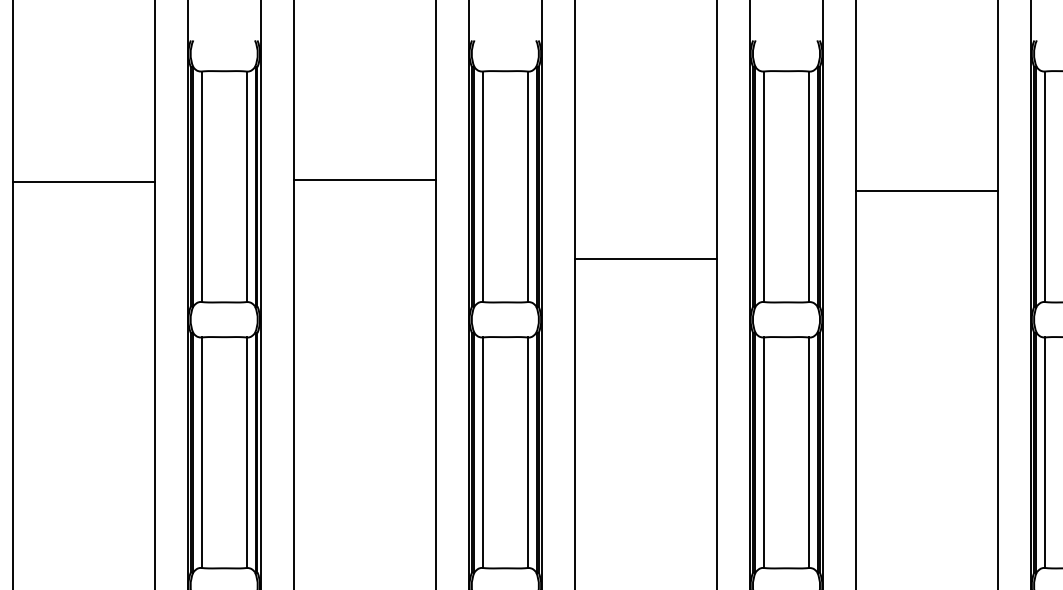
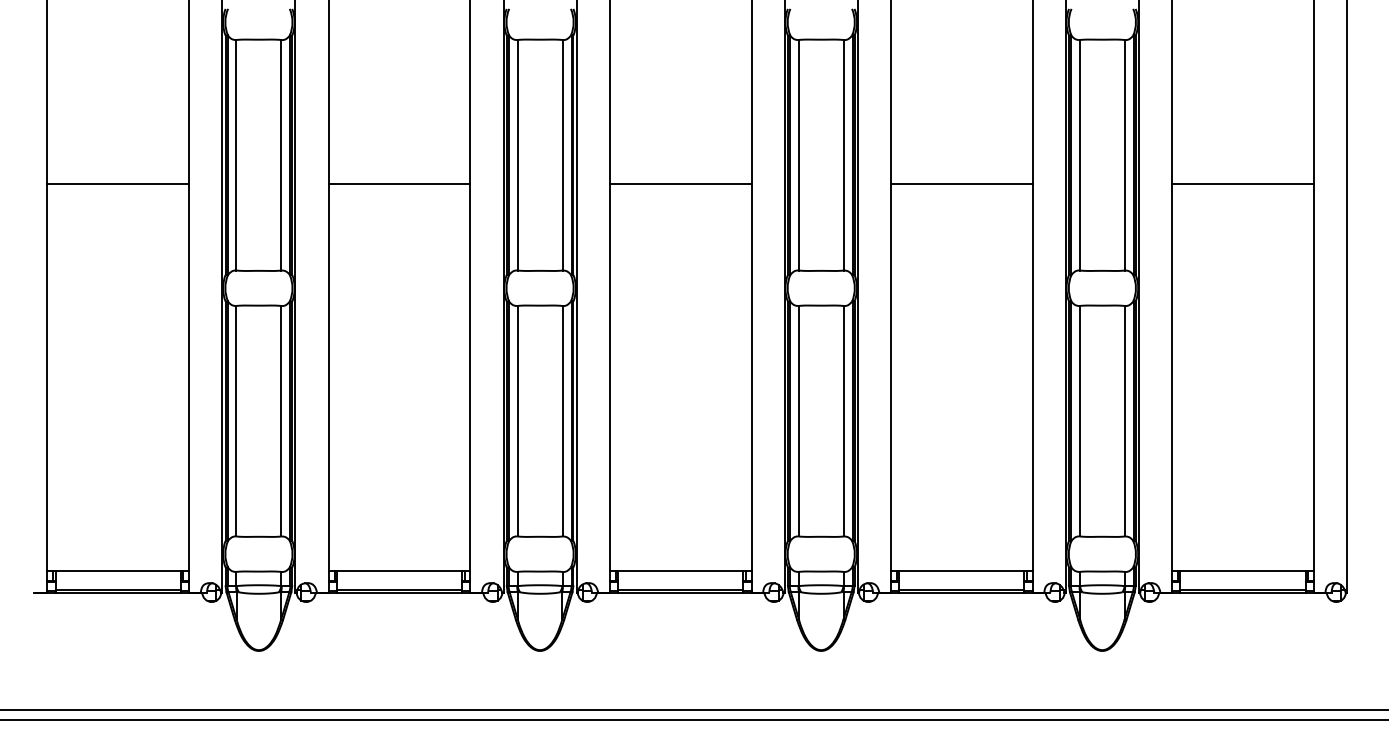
line: (364, 180) -> (399, 183), moved
line: (83, 182) -> (118, 183), moved
line: (926, 191) -> (961, 183), moved
line: (645, 259) -> (680, 183), moved

